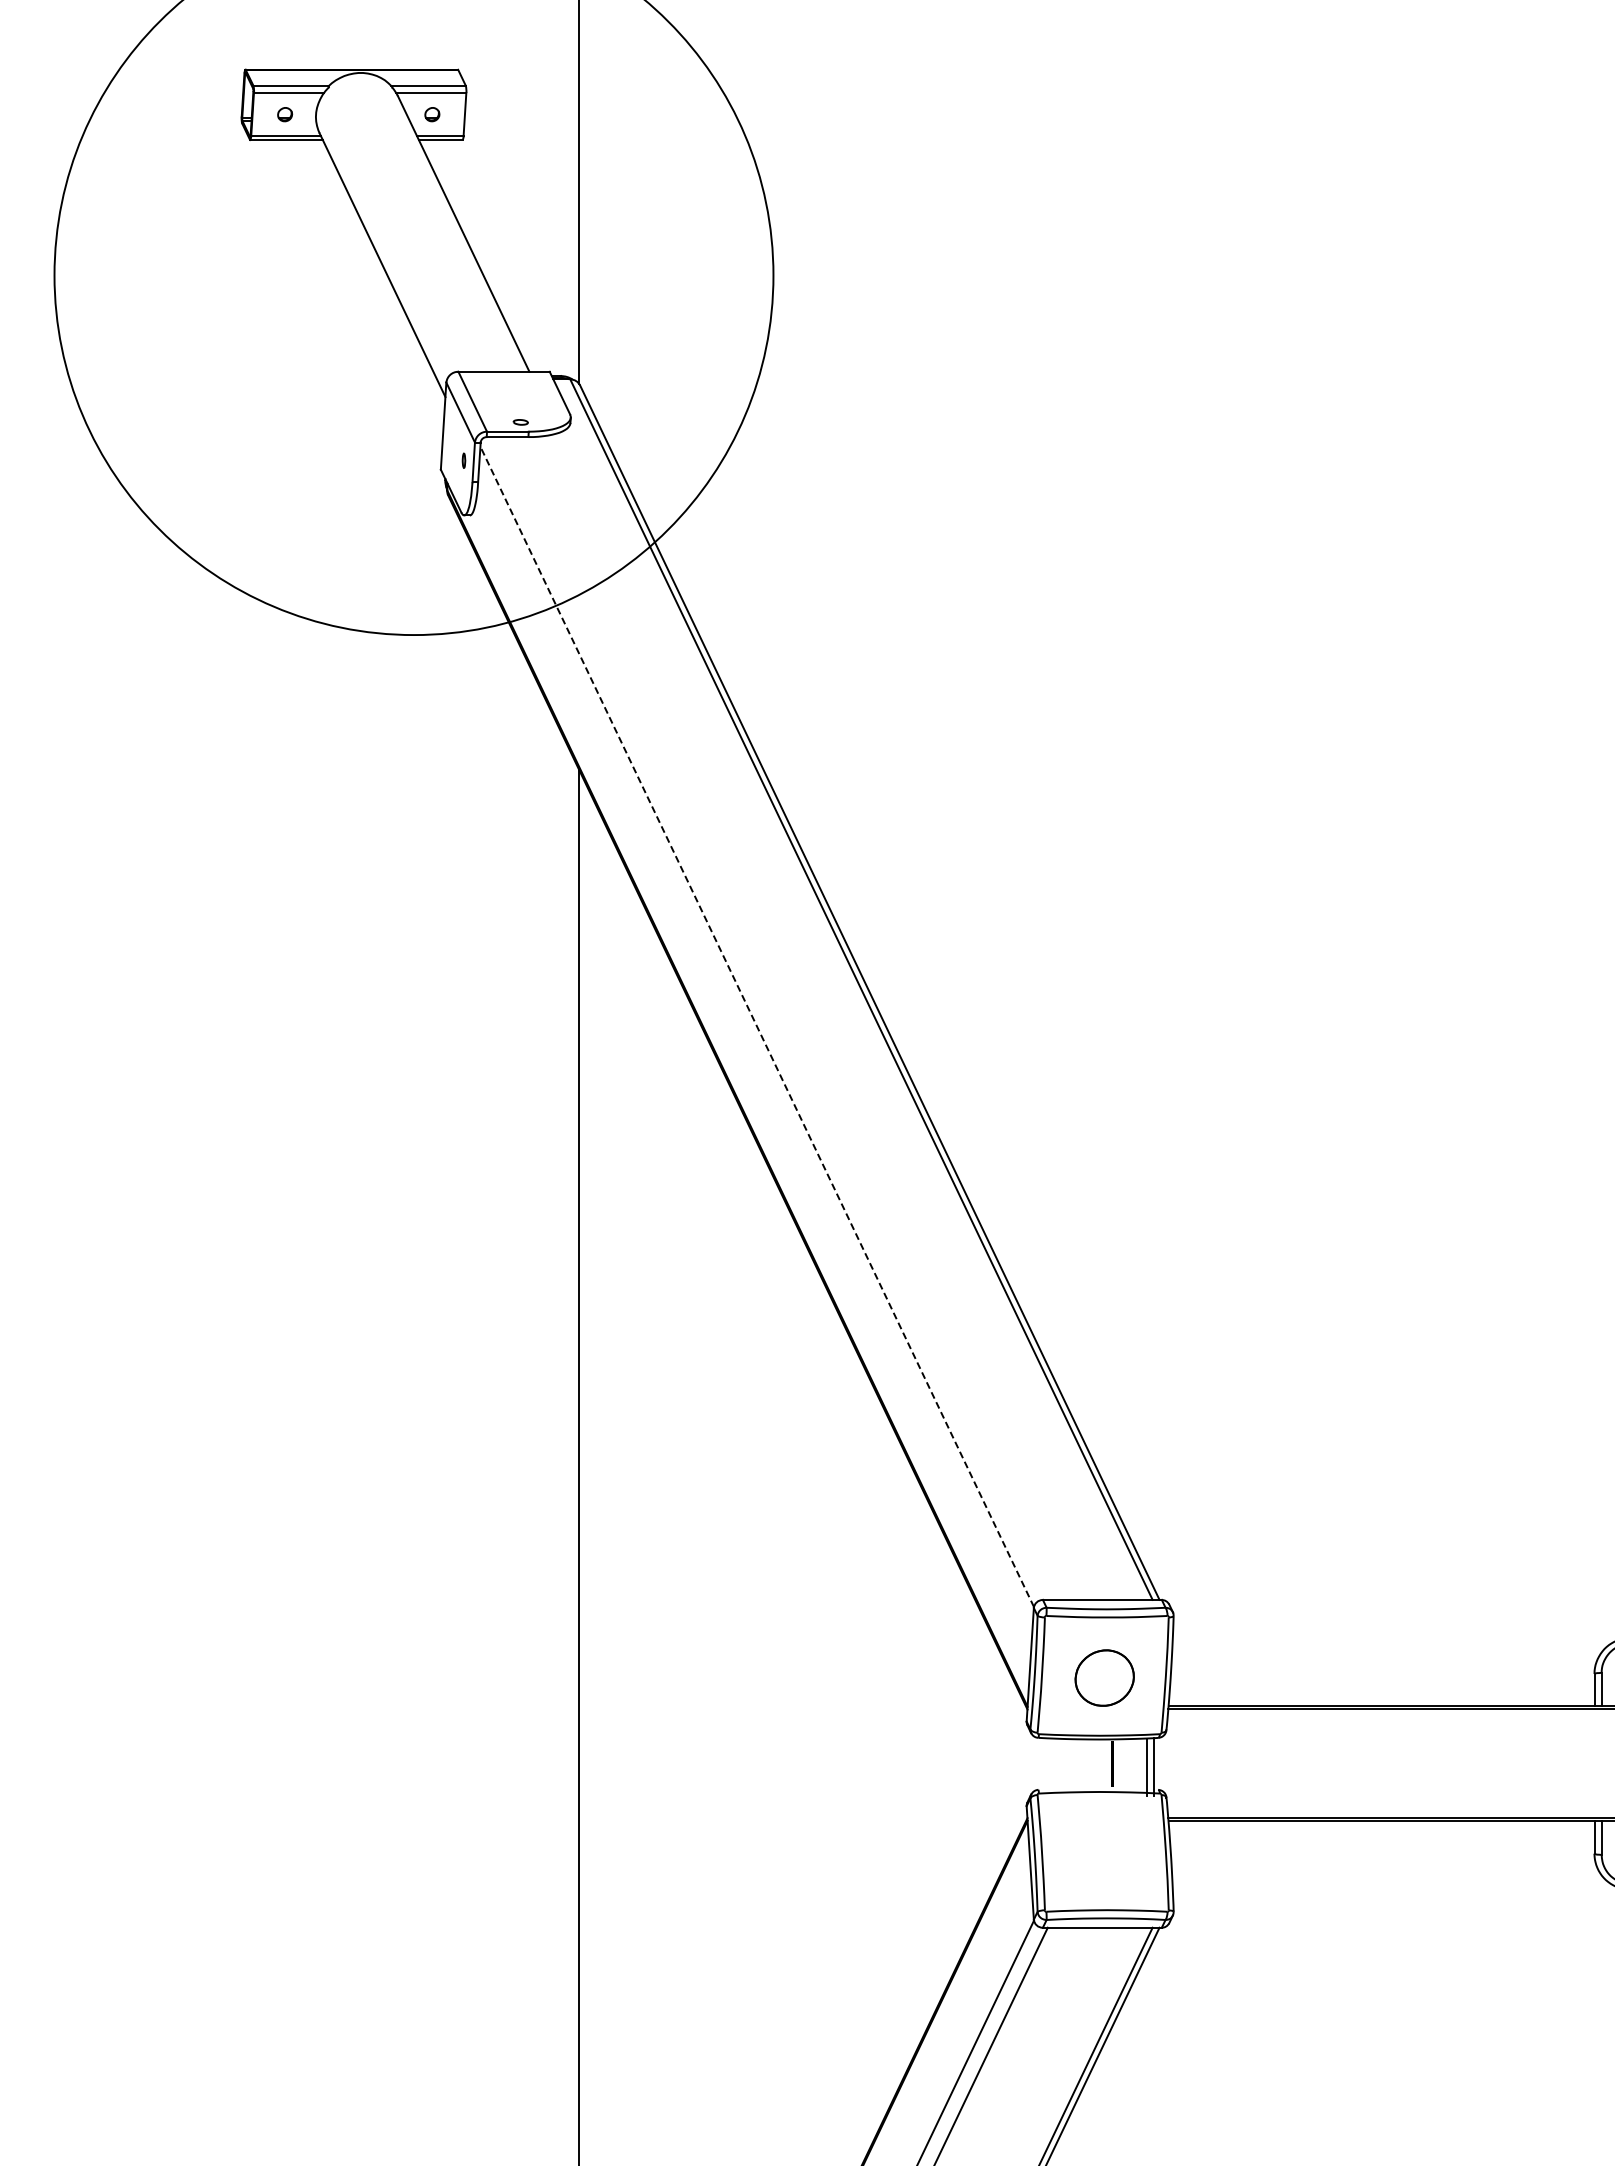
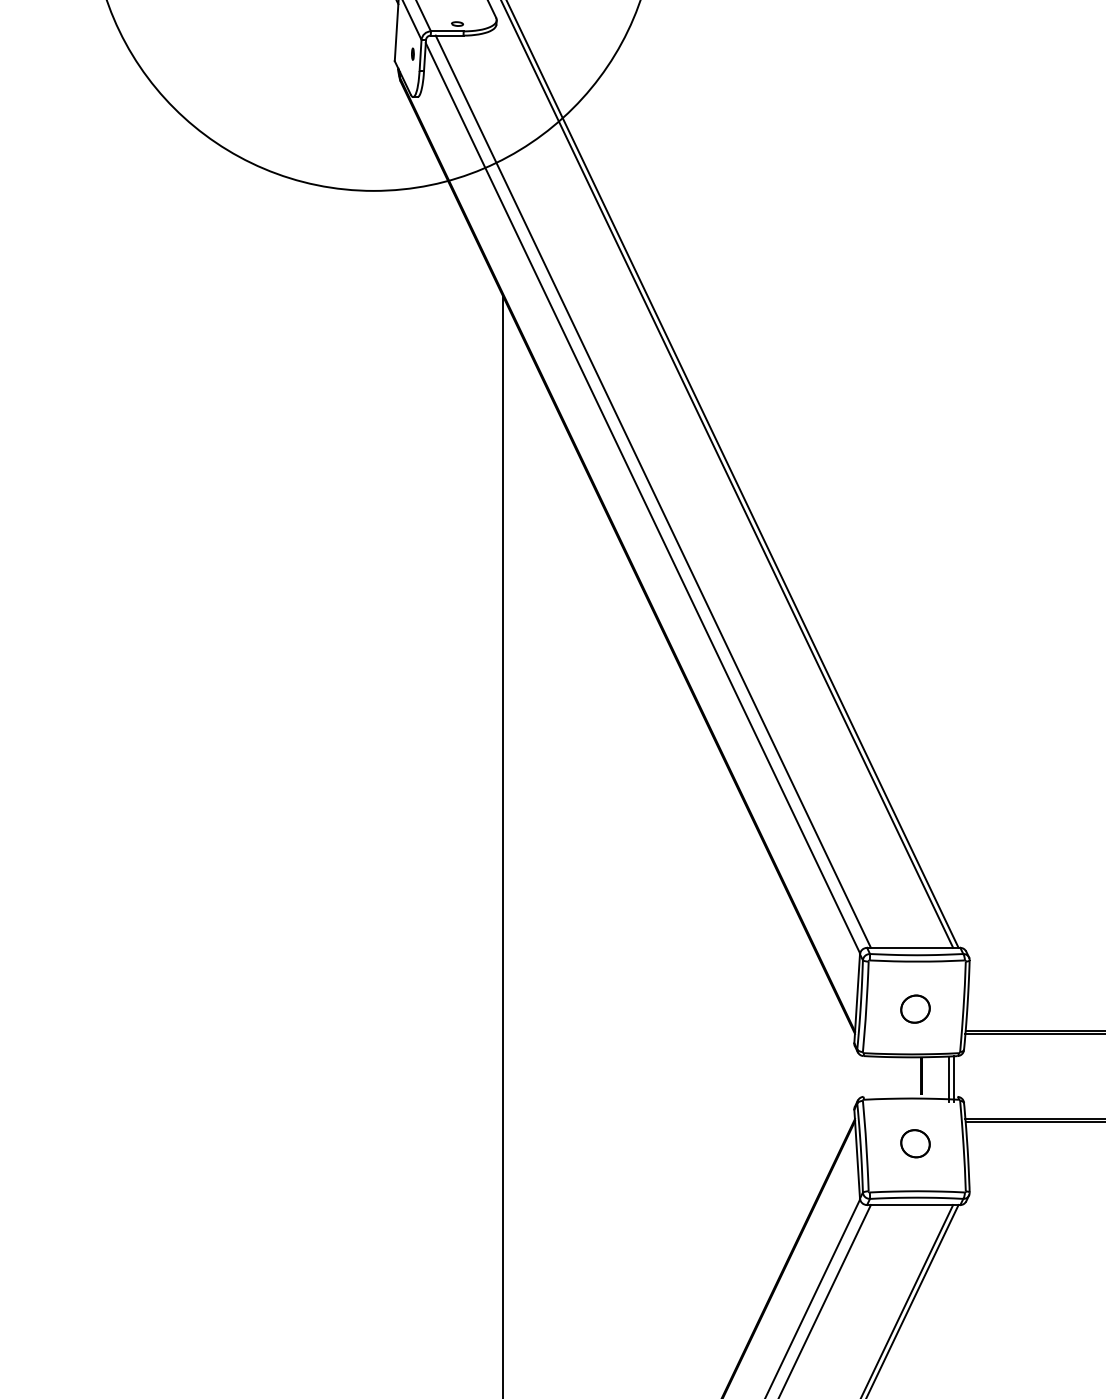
line: (770, 1018) -> (653, 491), added
line: (757, 1026) -> (643, 498), dashed -> solid
part: (1104, 1677) -> (915, 1008), size x0.62
part: (1104, 1849) -> (915, 1143), added

